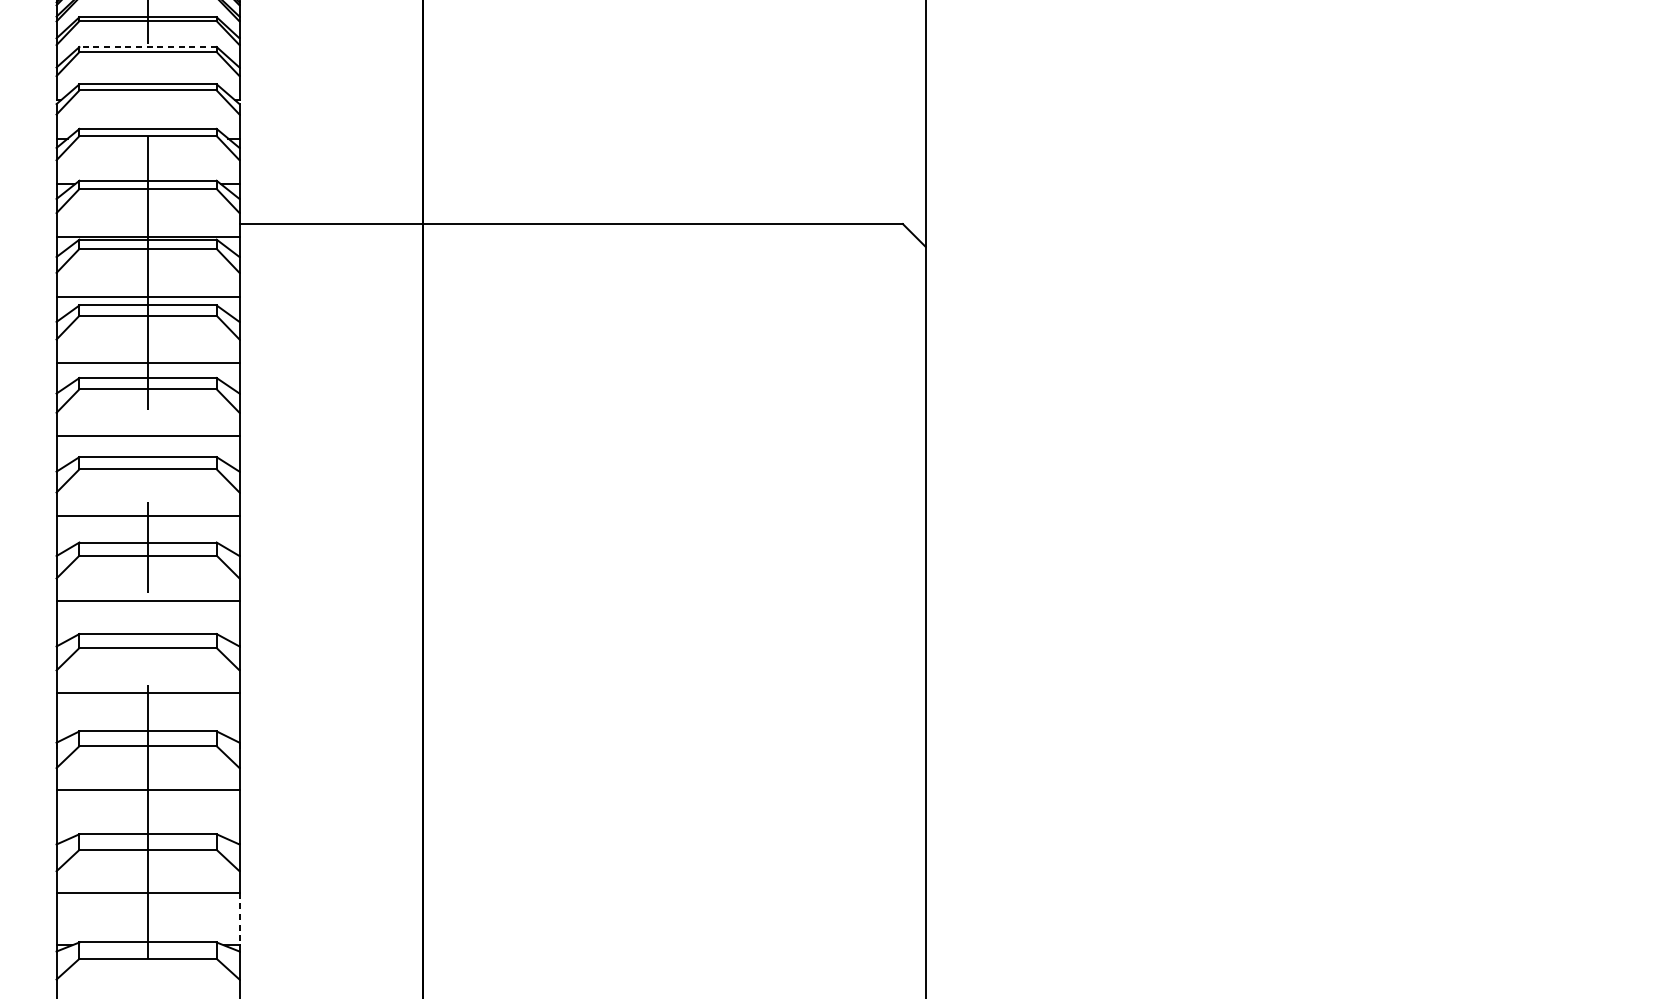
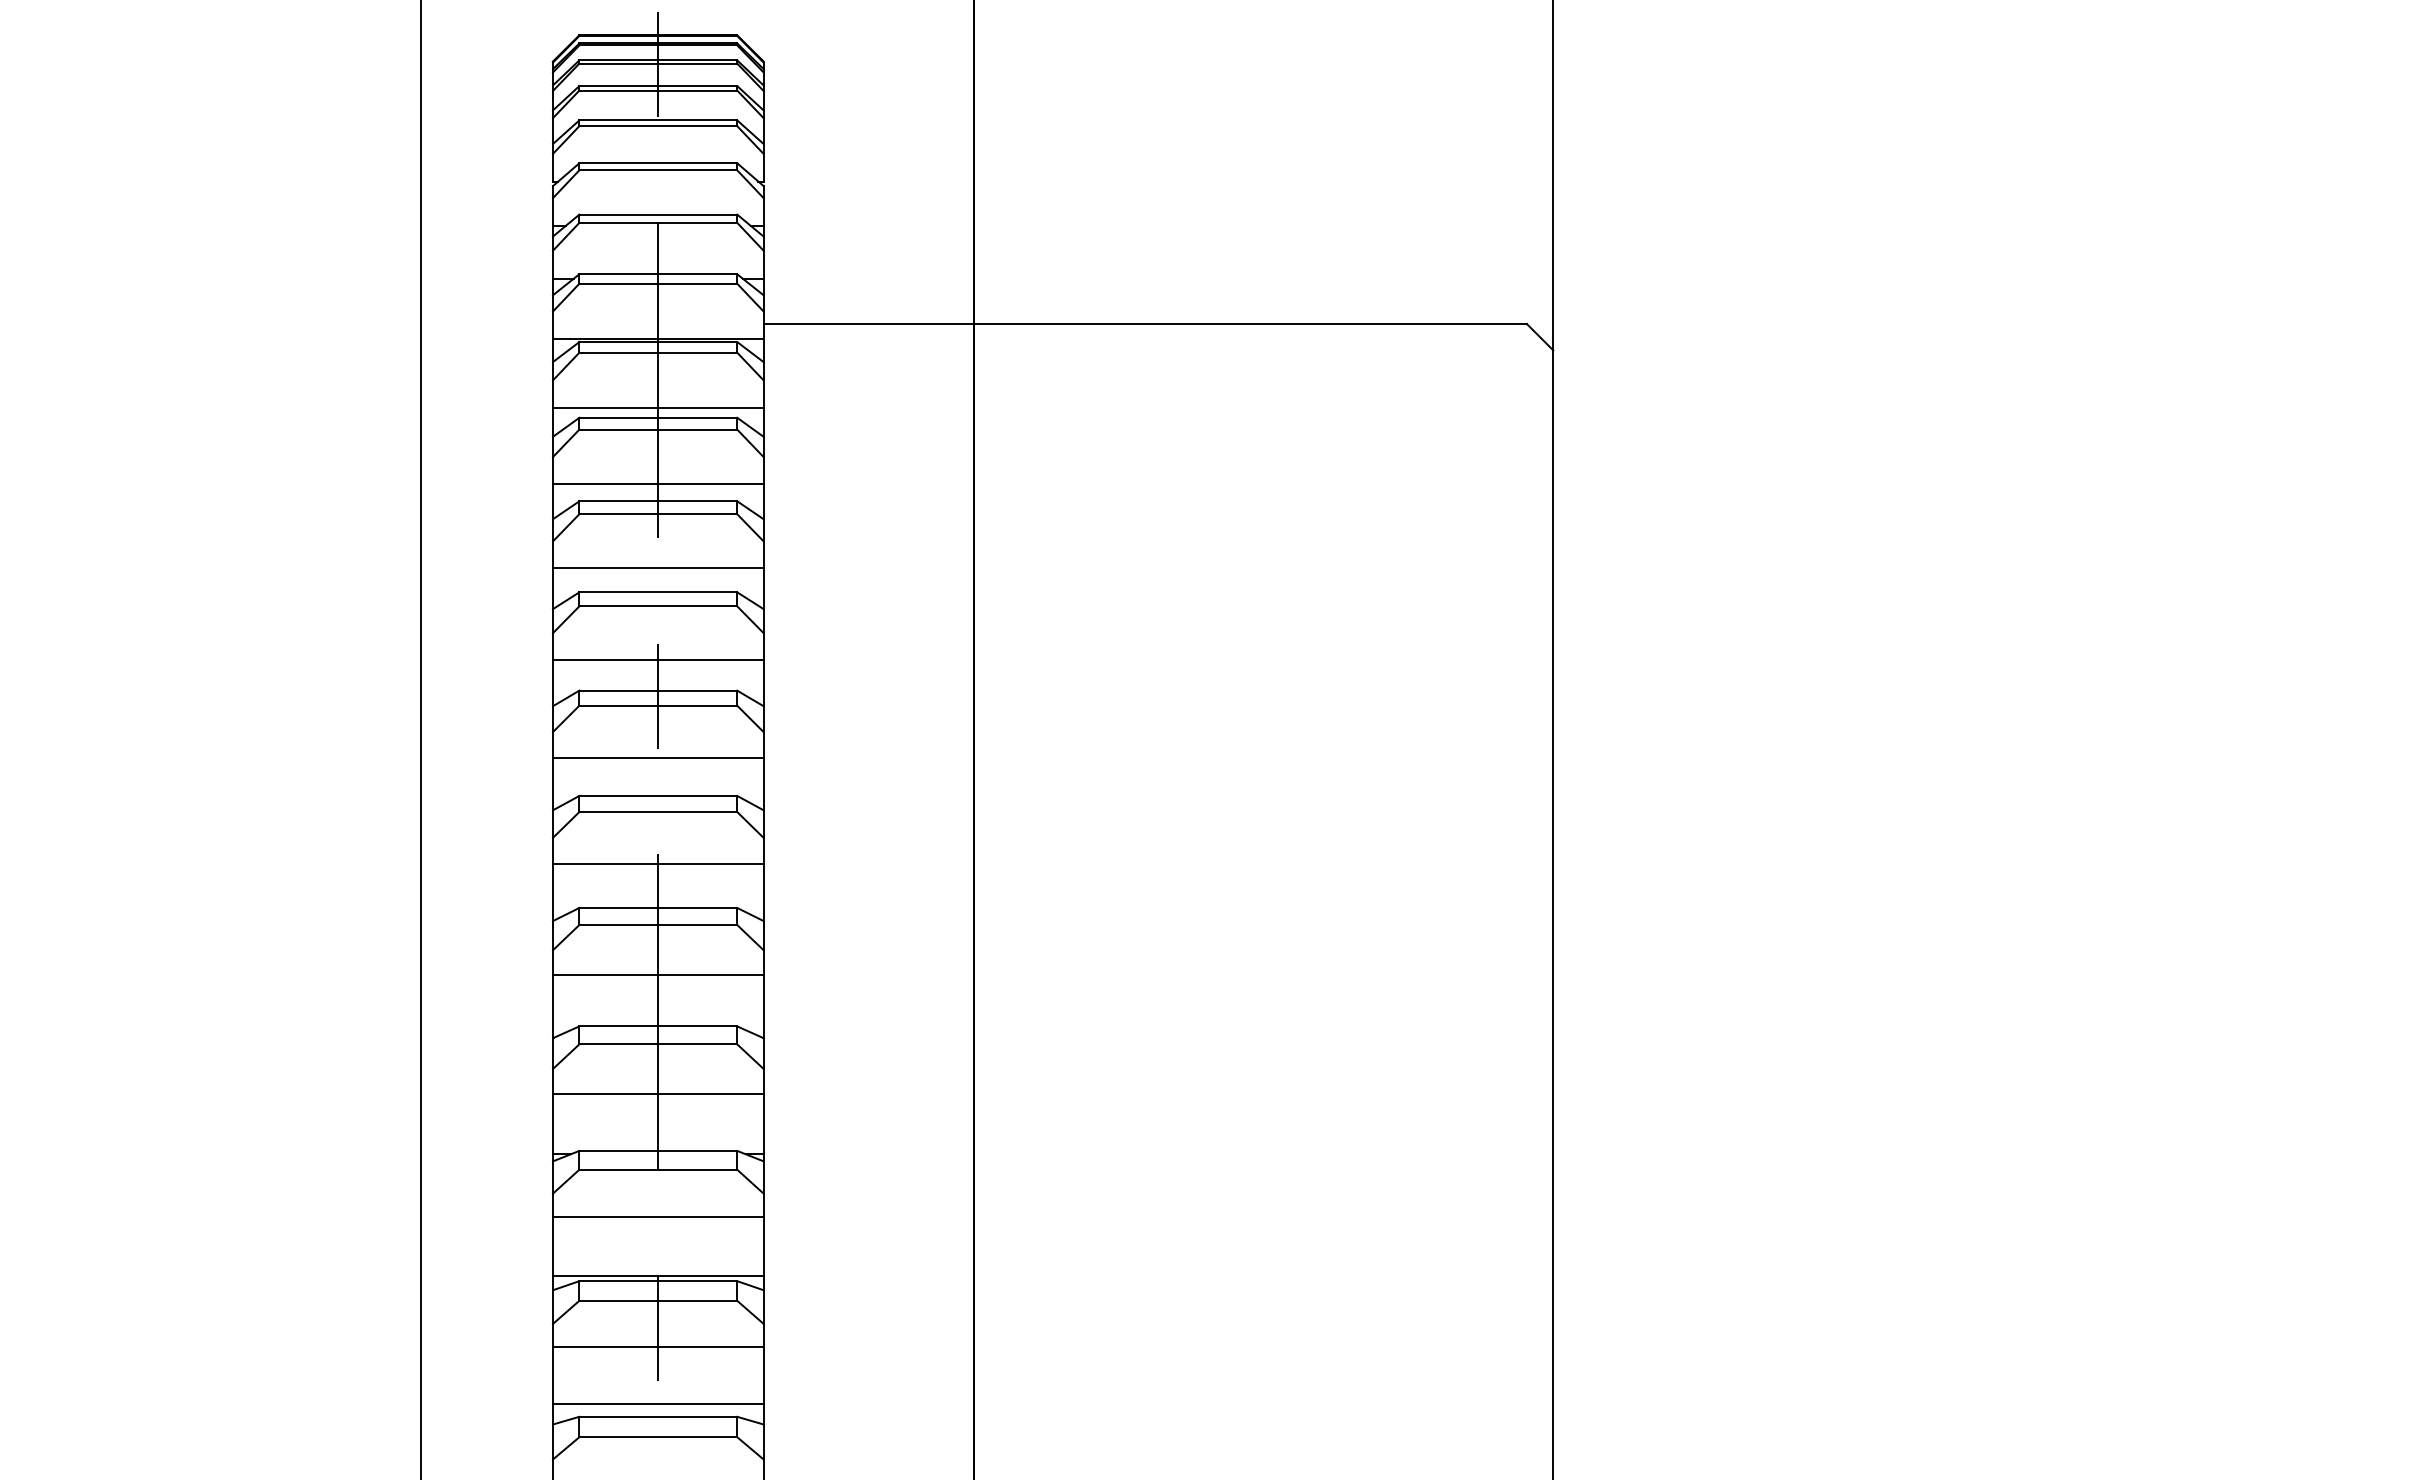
line: (148, 47) -> (658, 120), dashed -> solid
line: (239, 919) -> (763, 1124), dashed -> solid

